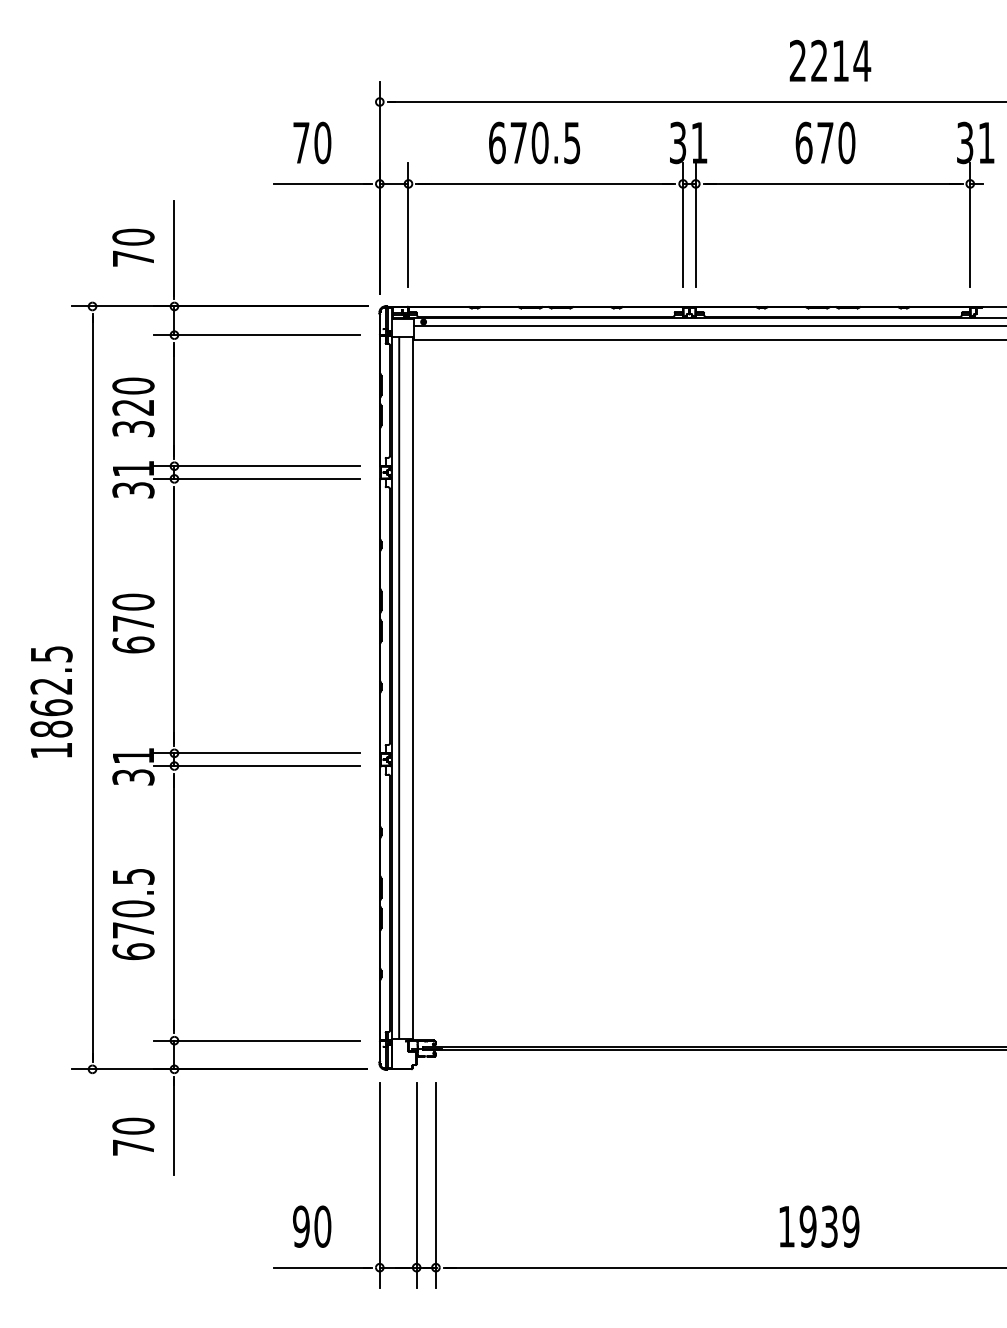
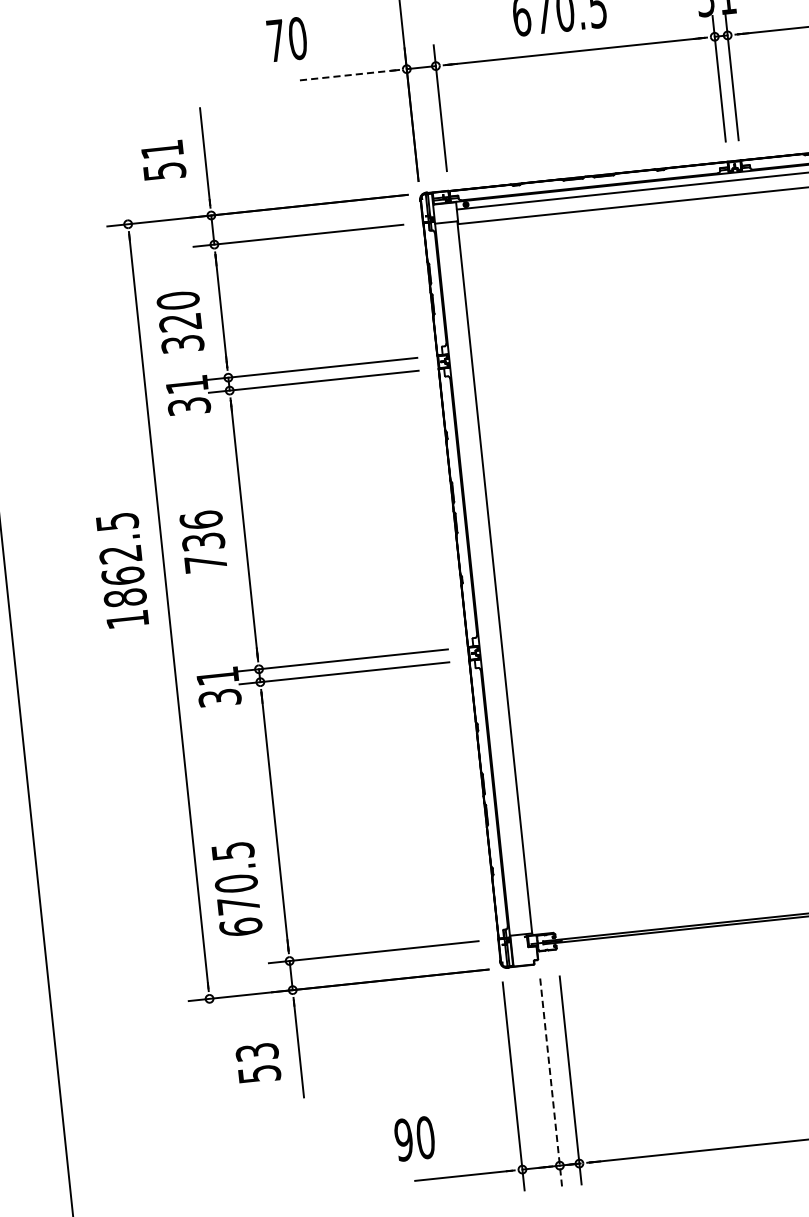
text: (312, 142) -> (287, 39), moved
line: (321, 183) -> (347, 74), solid -> dashed
text: (133, 247) -> (163, 159), 70 -> 51
text: (133, 623) -> (203, 541), 670 -> 736
line: (399, 687) -> (480, 578), removed
text: (51, 701) -> (122, 569), moved
text: (133, 914) -> (237, 889), moved
text: (133, 1136) -> (258, 1062), 70 -> 53
line: (416, 1186) -> (551, 1083), solid -> dashed
text: (312, 1226) -> (415, 1138), moved

